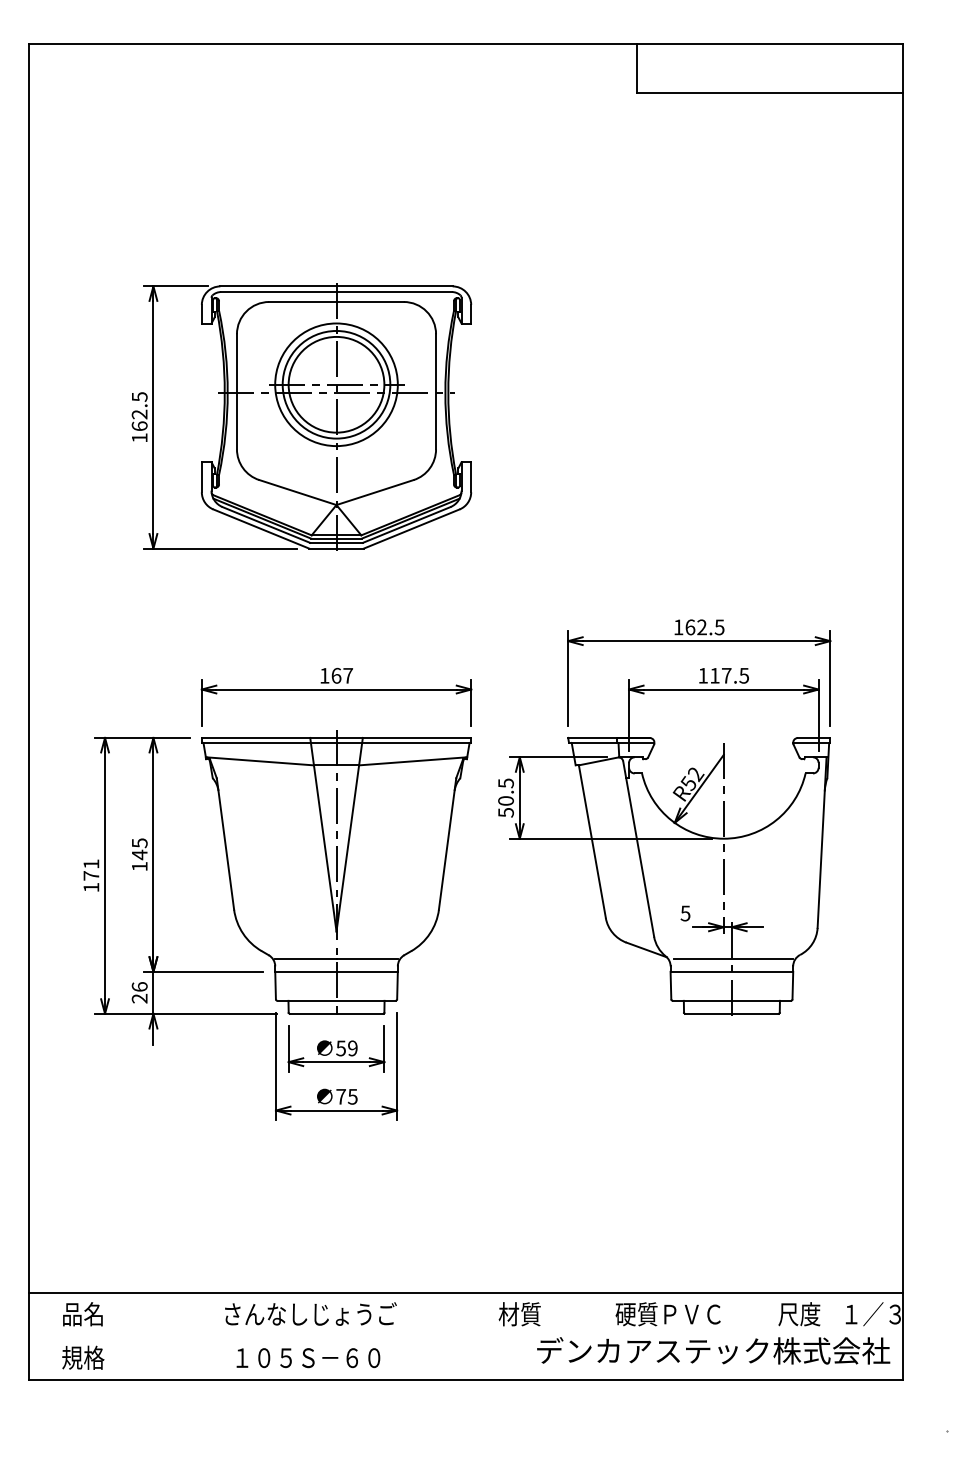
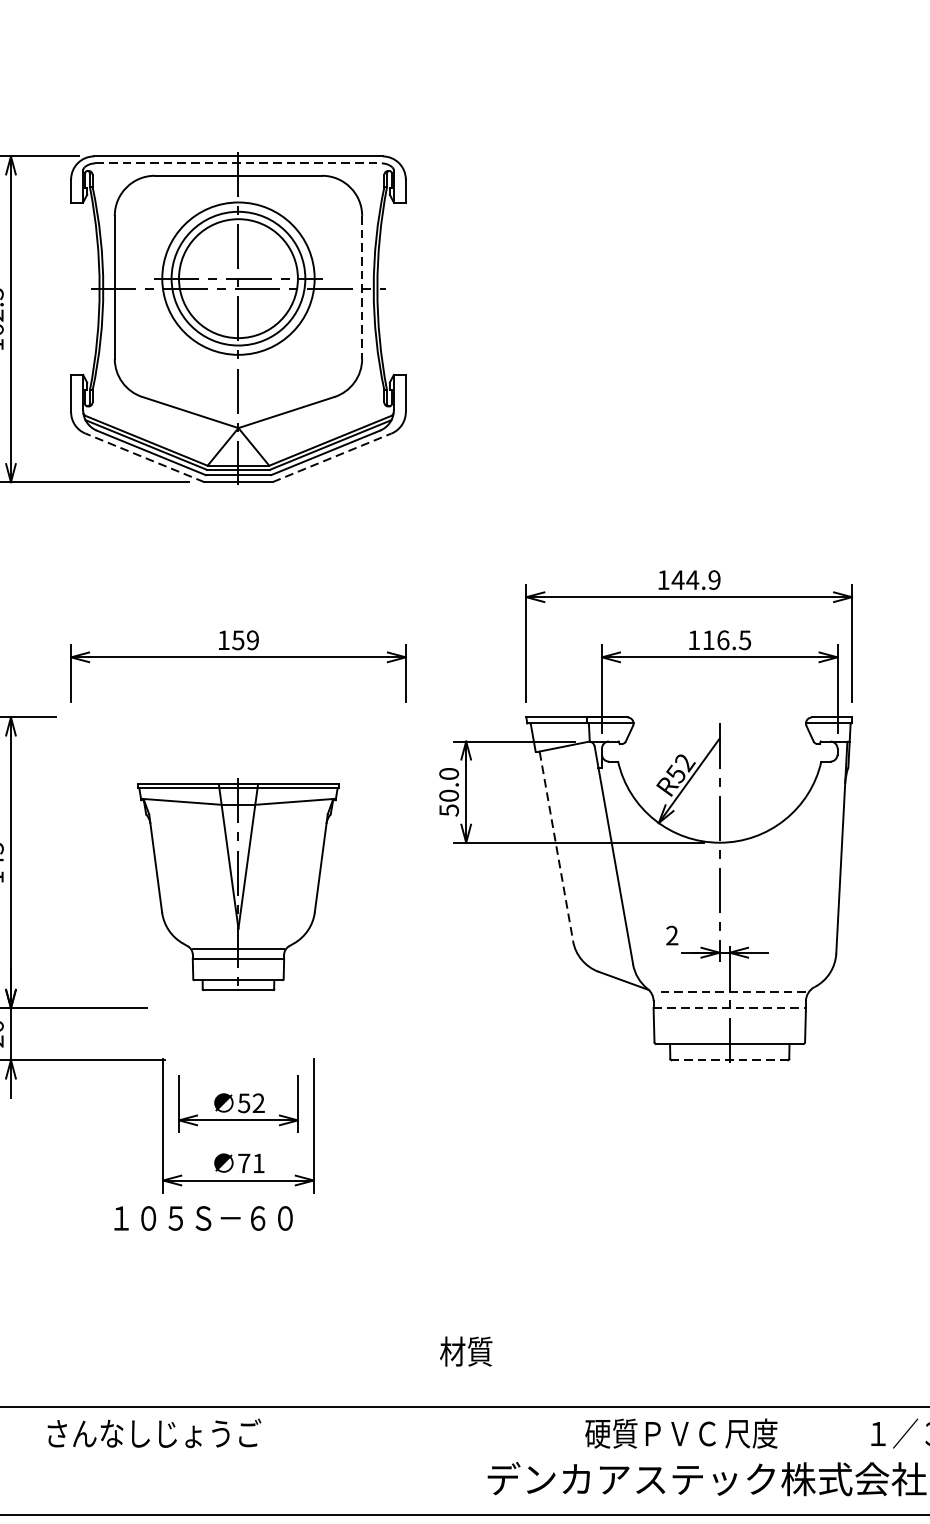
line: (337, 292) -> (239, 163), solid -> dashed
line: (436, 391) -> (362, 287), solid -> dashed
line: (261, 528) -> (145, 457), solid -> dashed
line: (411, 528) -> (331, 457), solid -> dashed
text: (704, 627) -> (695, 580), 162.5 -> 144.9
text: (342, 675) -> (245, 639), 167 -> 159
text: (726, 675) -> (723, 639), 117.5 -> 116.5
text: (505, 783) -> (448, 774), 50.5 -> 50.0
line: (592, 842) -> (556, 847), solid -> dashed
part: (336, 872) -> (238, 884), size x0.6
text: (685, 913) -> (672, 935), 5 -> 2
line: (733, 958) -> (731, 991), solid -> dashed
line: (732, 971) -> (730, 1007), solid -> dashed
line: (731, 1013) -> (729, 1059), solid -> dashed
text: (352, 1048) -> (258, 1103), 59 -> 52
text: (352, 1096) -> (258, 1163), 75 -> 71
text: (310, 1313) -> (153, 1432), moved
text: (519, 1314) -> (465, 1351), moved
text: (799, 1314) -> (751, 1433), moved
text: (308, 1358) -> (203, 1218), moved

